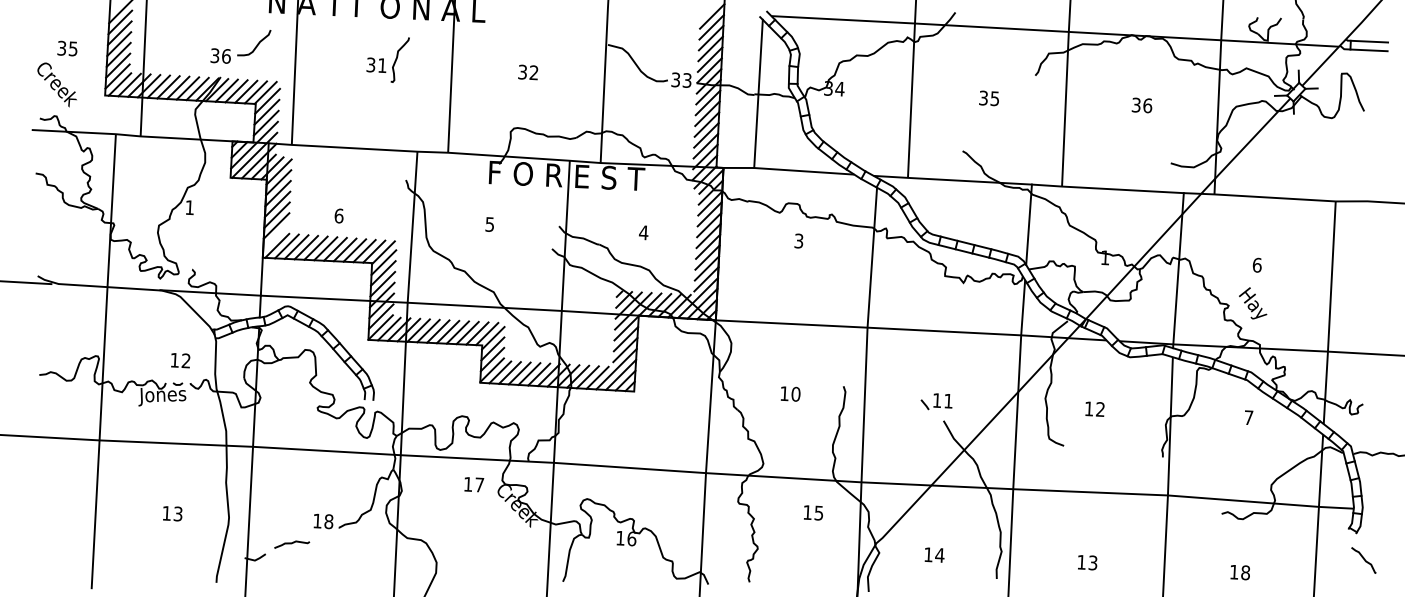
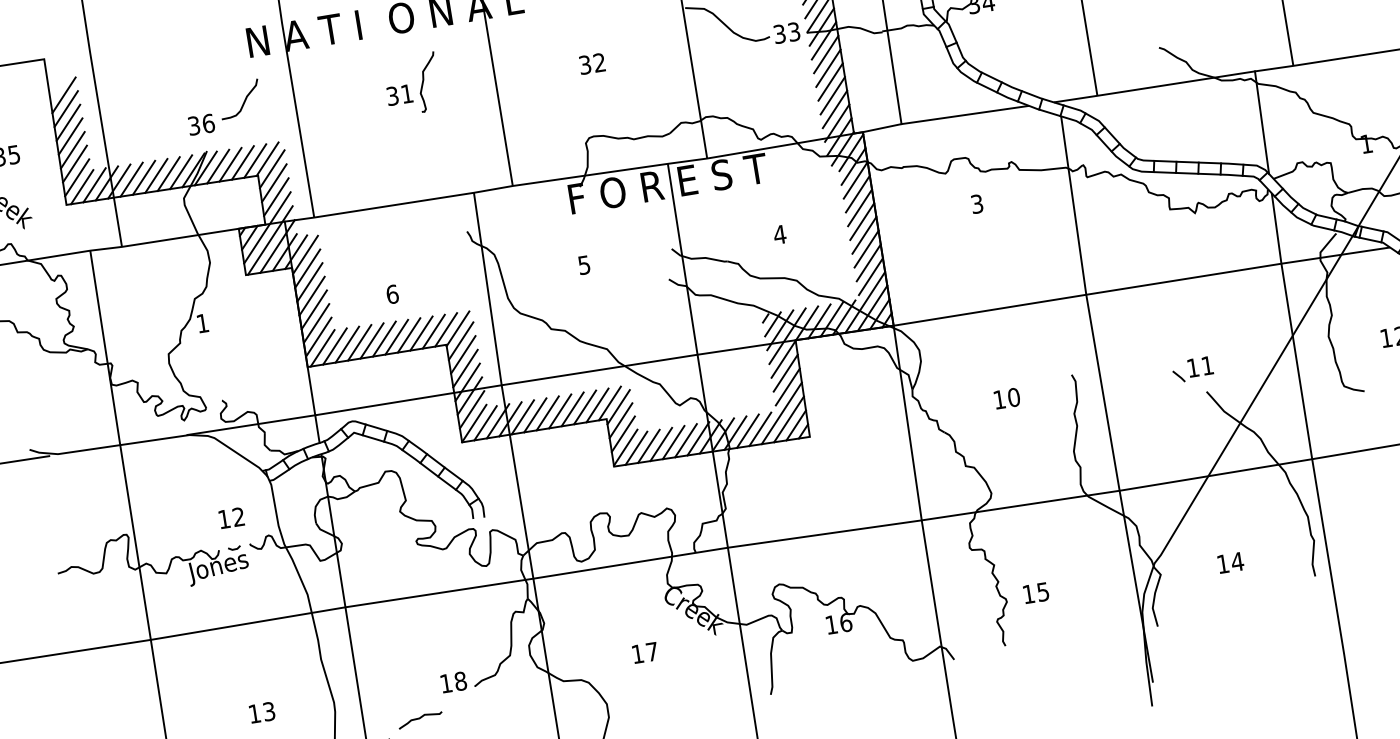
line: (275, 236) -> (317, 336), added
text: (474, 484) -> (645, 652), moved
text: (813, 512) -> (1036, 592), moved

